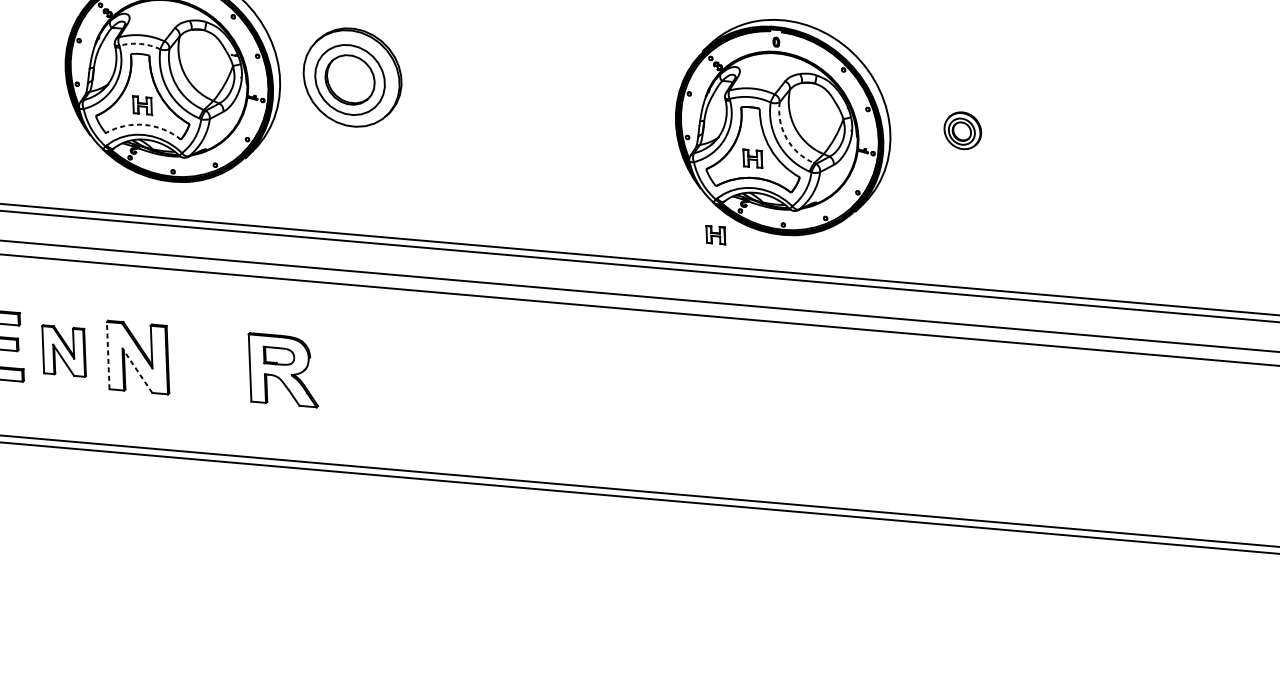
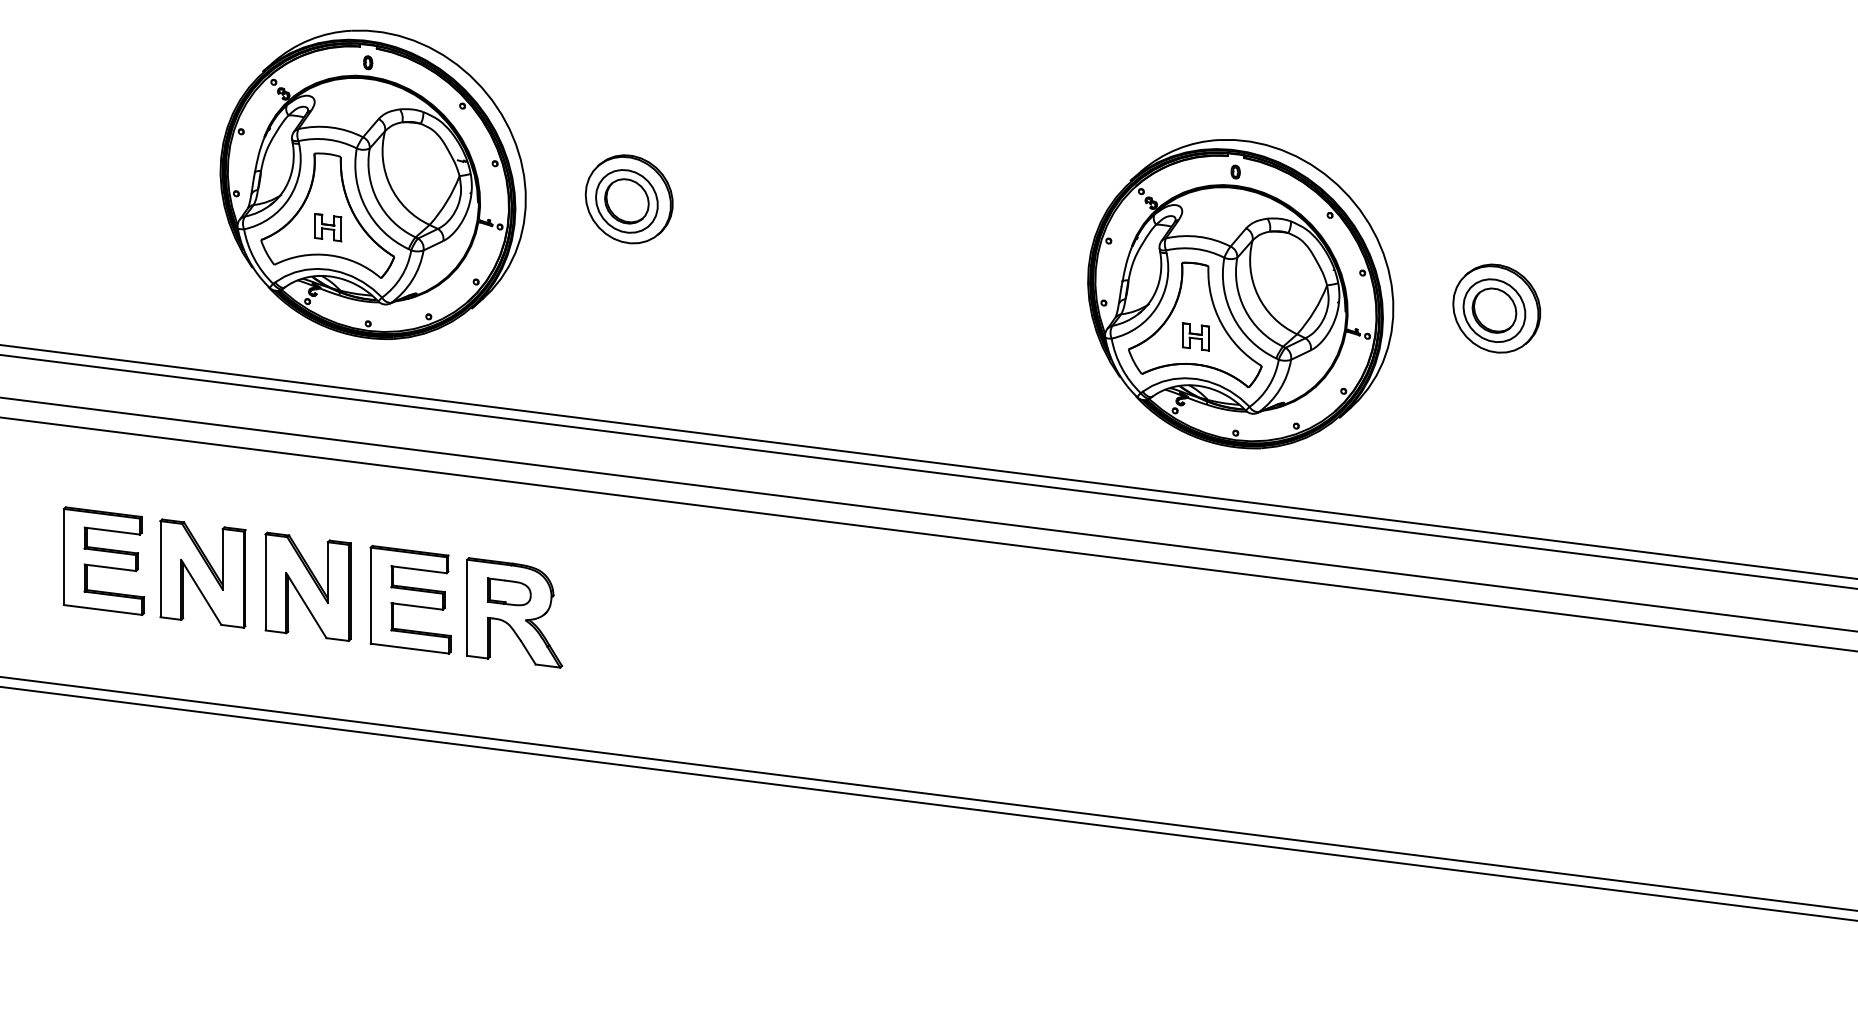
arc: (140, 43) -> (328, 139), dashed -> solid
part: (351, 77) -> (628, 199), size x0.62
arc: (144, 125) -> (329, 255), dashed -> solid
part: (962, 130) -> (1496, 308), size x1.67
arc: (786, 138) -> (1245, 310), dashed -> solid
part: (715, 234) -> (1138, 443), removed
part: (63, 351) -> (202, 573), size x1.43
line: (108, 354) -> (265, 581), dashed -> solid
part: (210, 363) -> (410, 599), added
line: (137, 370) -> (306, 605), dashed -> solid

